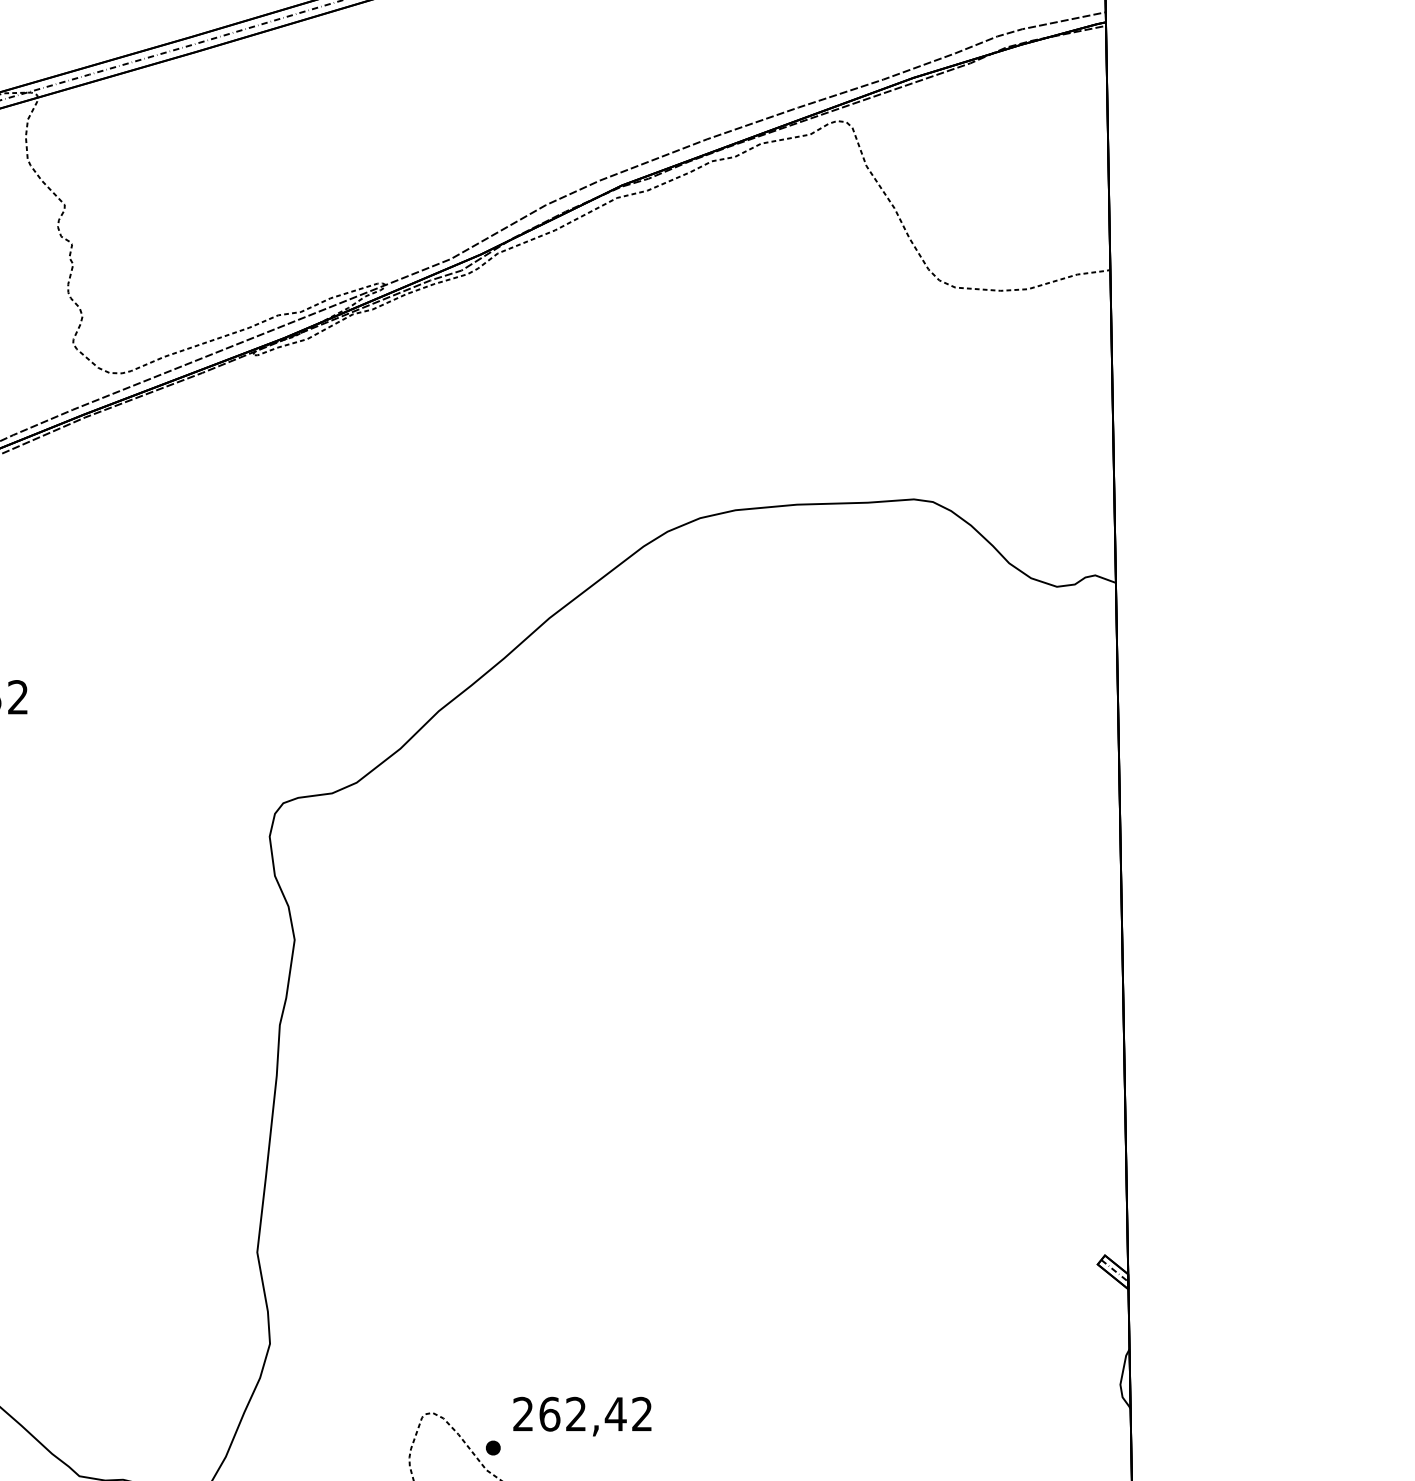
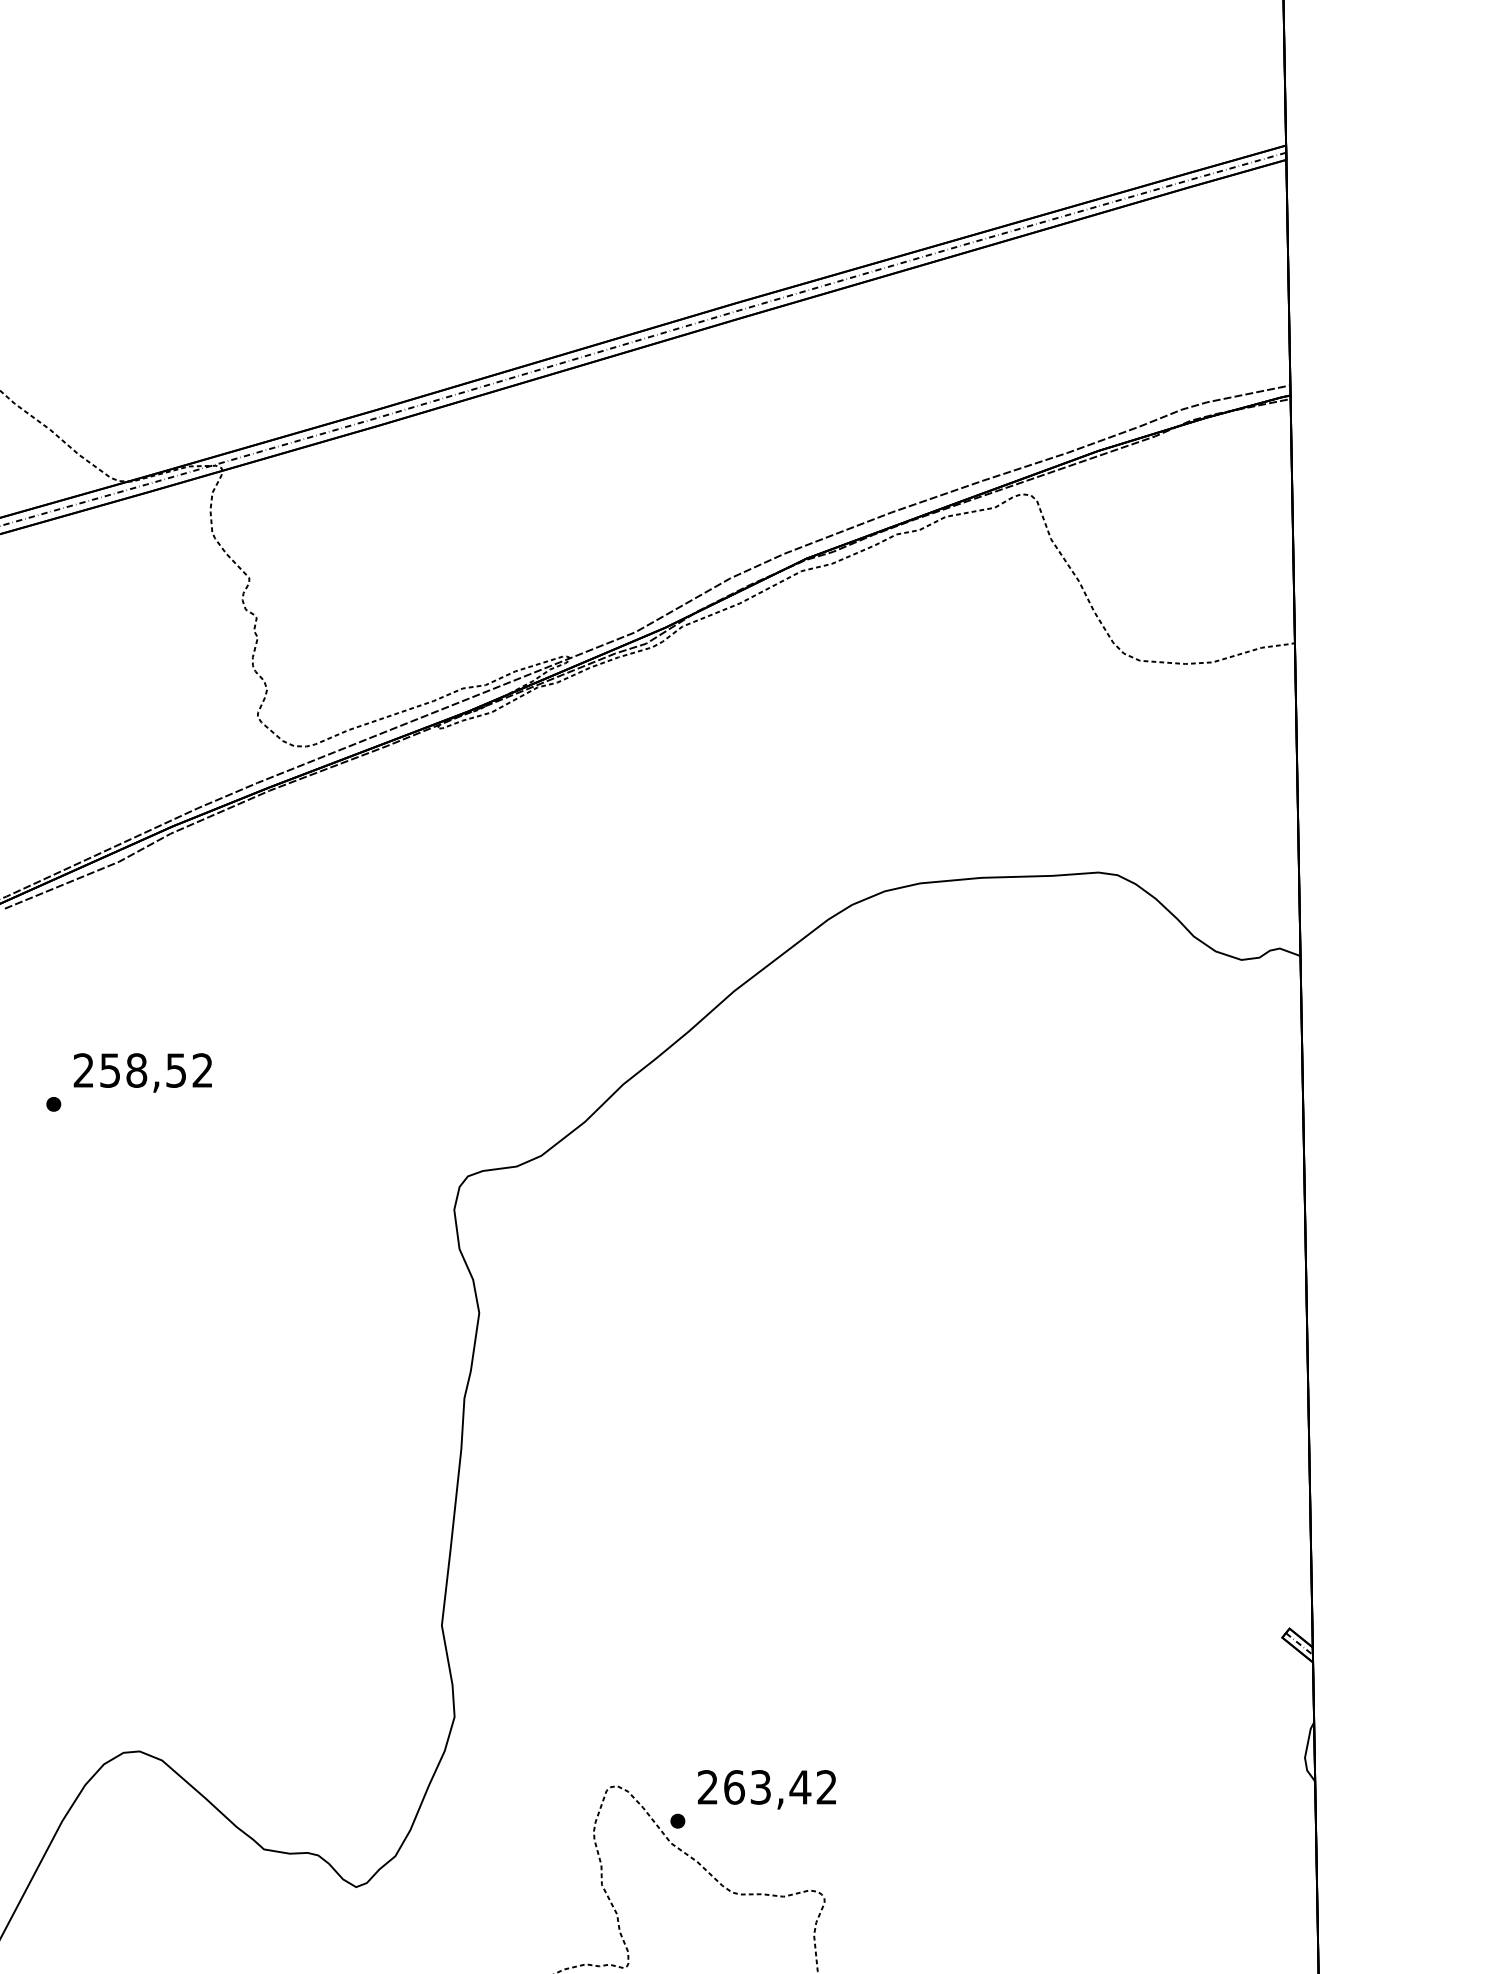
text: (575, 1414) -> (760, 1787), 262,42 -> 263,42

